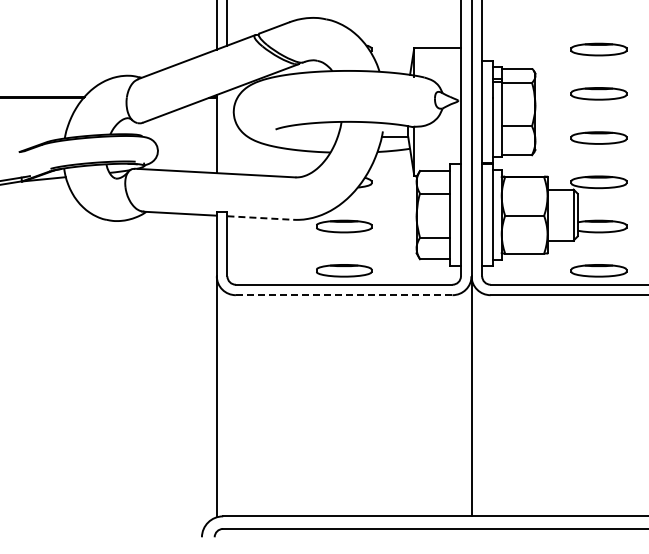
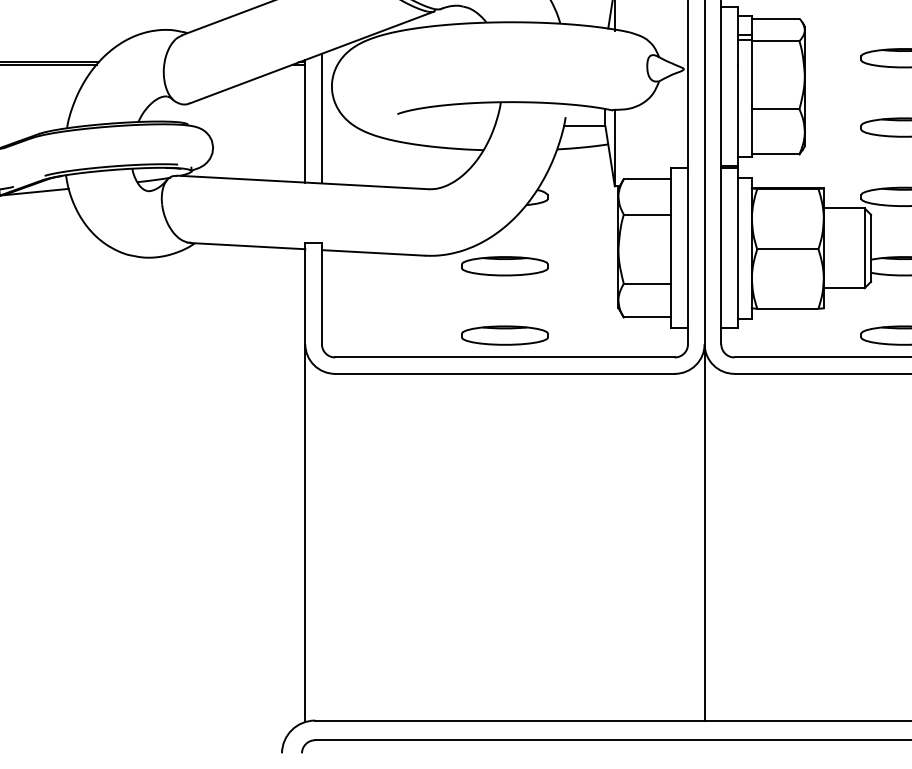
line: (227, 131) -> (322, 117), added
line: (260, 218) -> (373, 253), dashed -> solid
line: (343, 295) -> (503, 374), dashed -> solid

